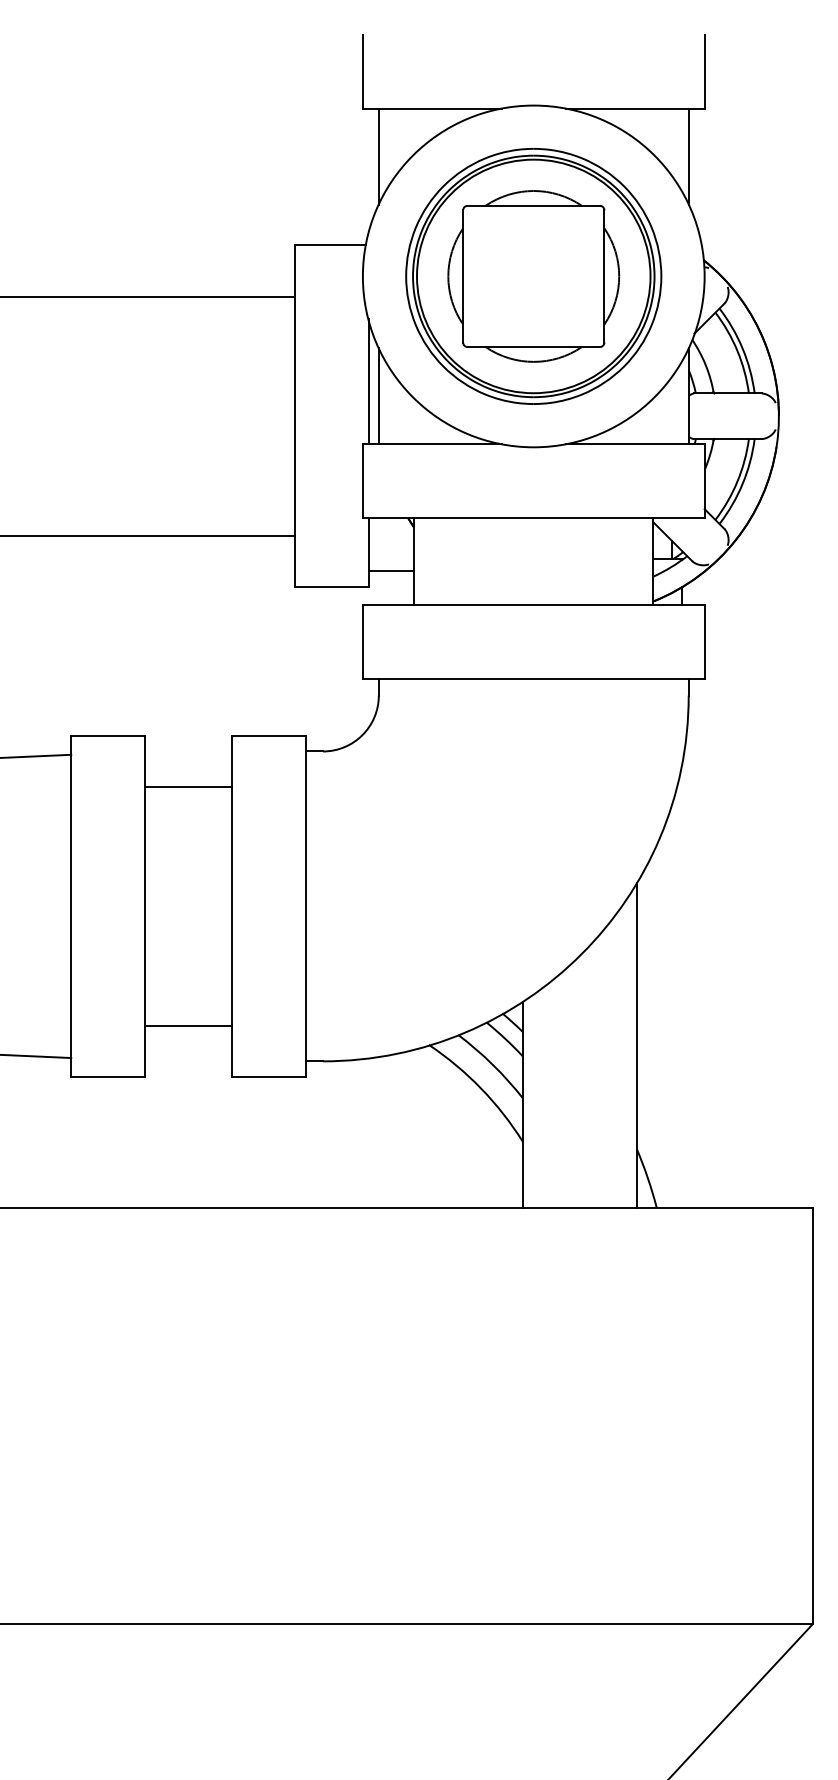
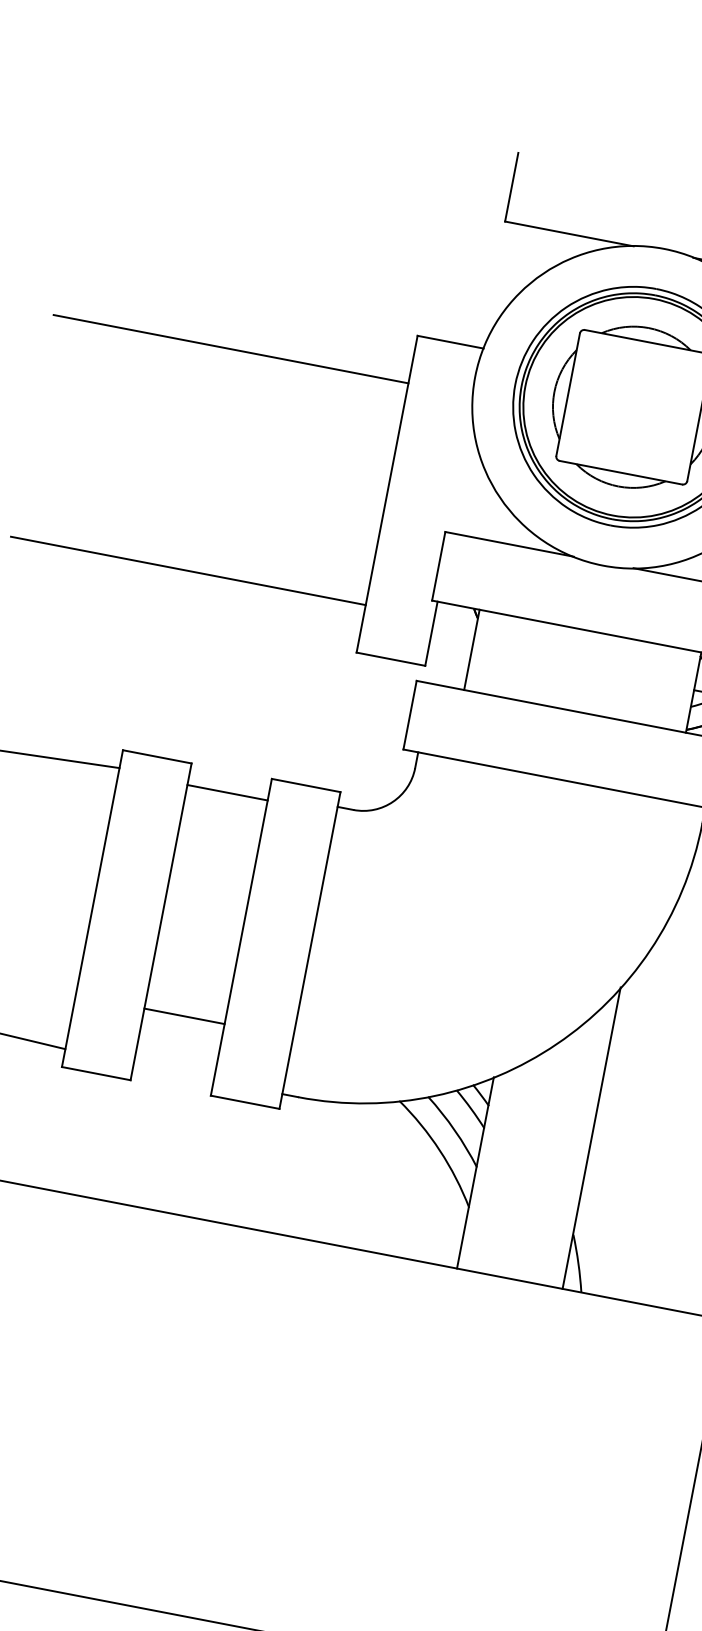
line: (378, 156) -> (511, 268), removed
line: (368, 381) -> (461, 475), removed
line: (378, 395) -> (468, 489), removed
line: (391, 571) -> (449, 655), removed
line: (188, 786) -> (227, 792), moved
line: (188, 1026) -> (184, 1016), moved

